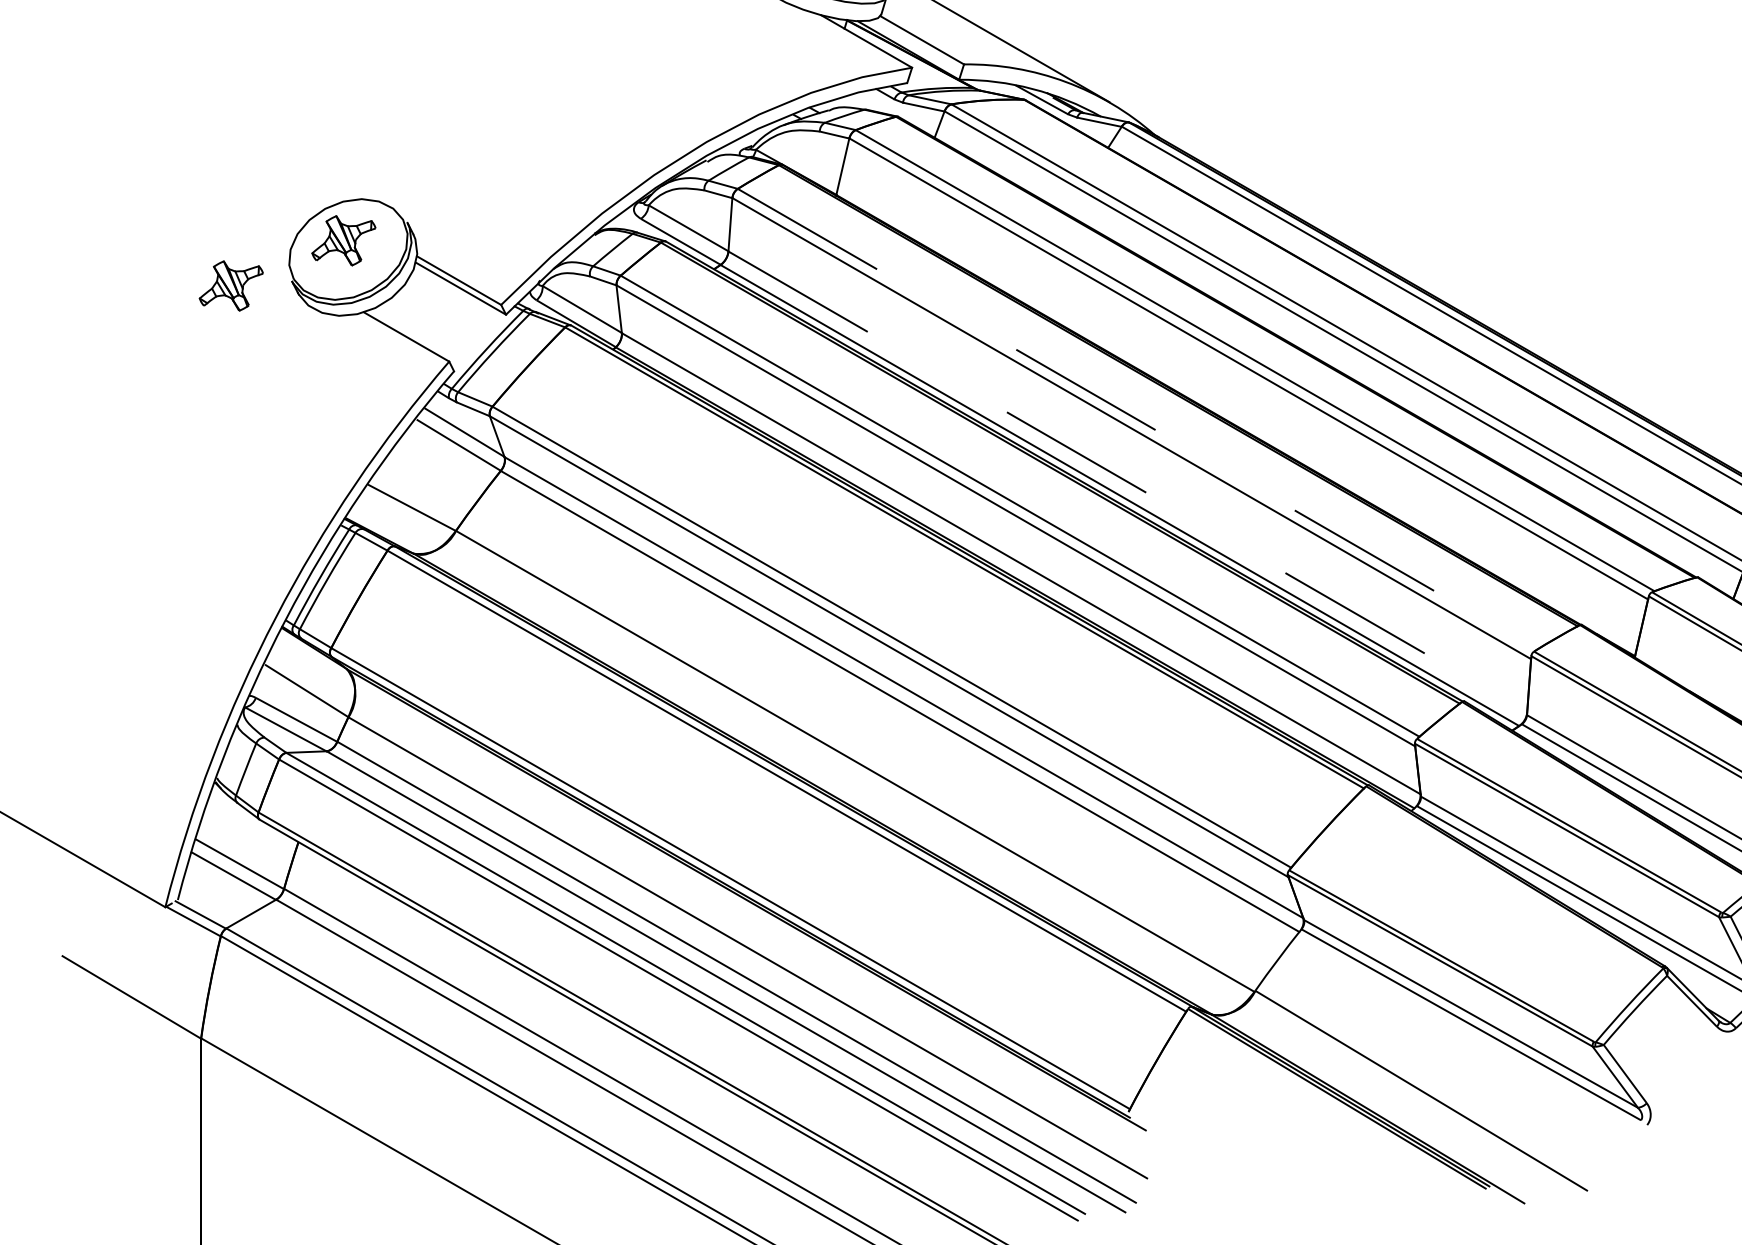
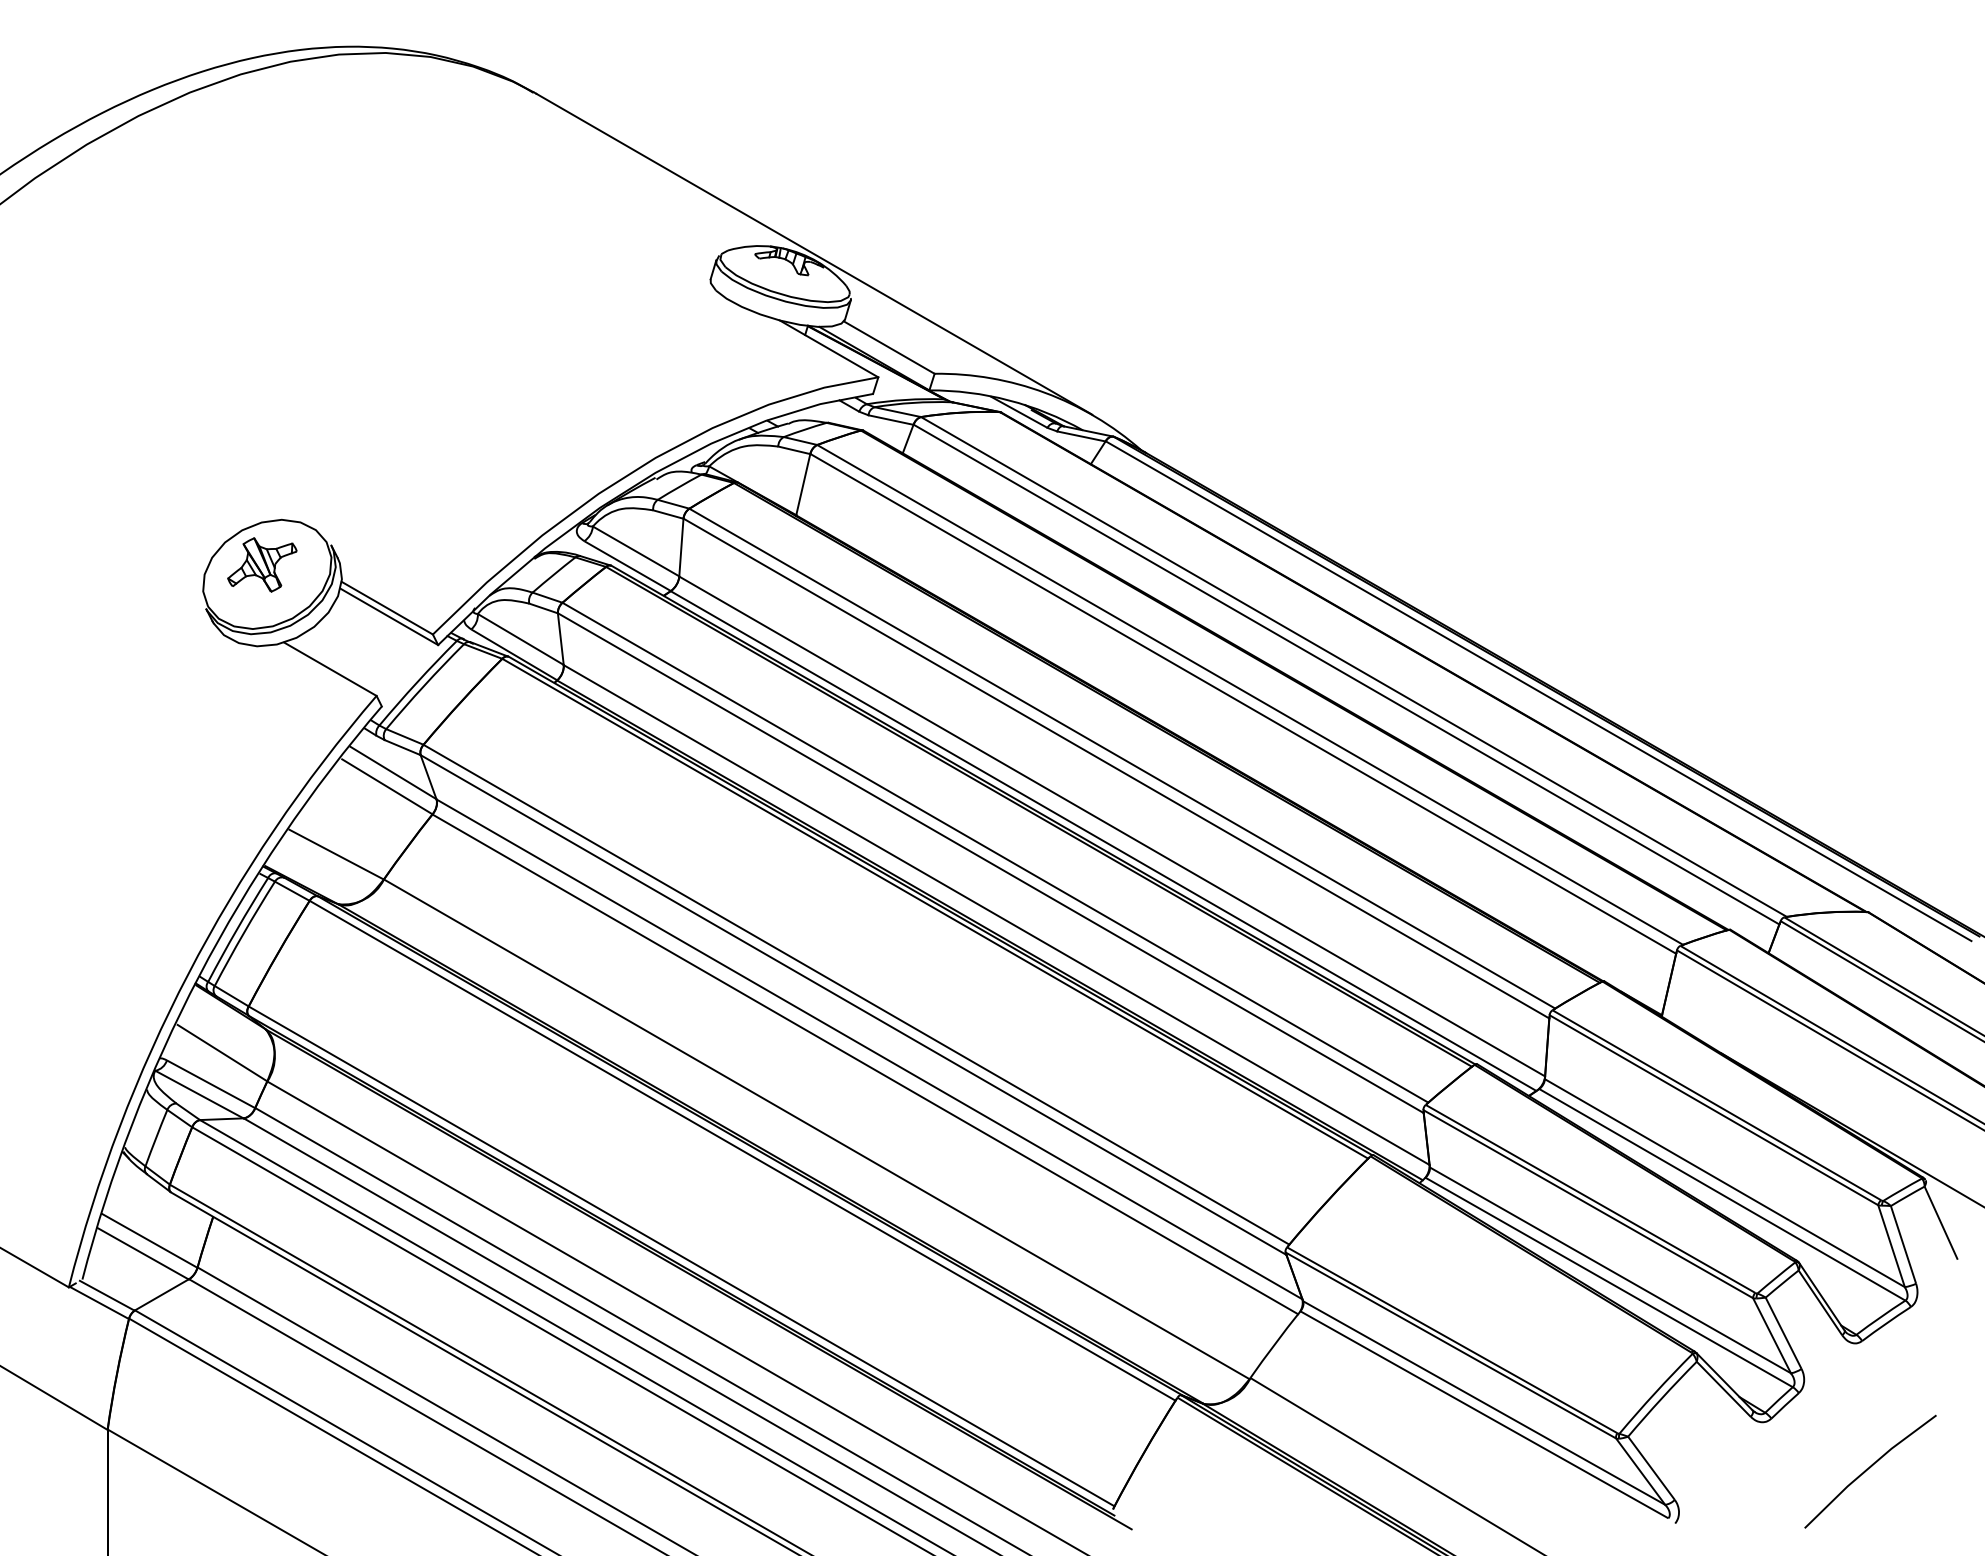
part: (231, 285) -> (140, 613), removed
line: (1137, 419) -> (1122, 758), dashed -> solid
line: (1128, 482) -> (1112, 826), dashed -> solid

